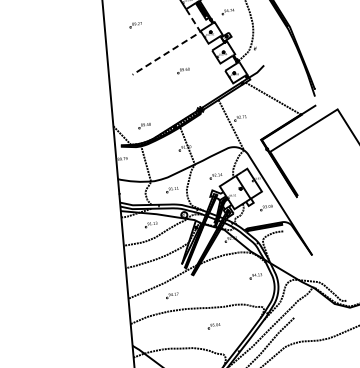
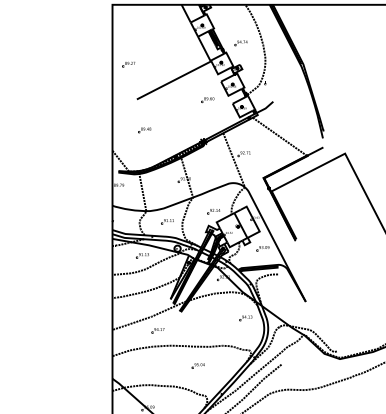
part: (135, 25) -> (128, 64), moved
line: (178, 46) -> (186, 74), dashed -> solid
part: (183, 71) -> (207, 100), moved
part: (144, 126) -> (144, 130), moved

